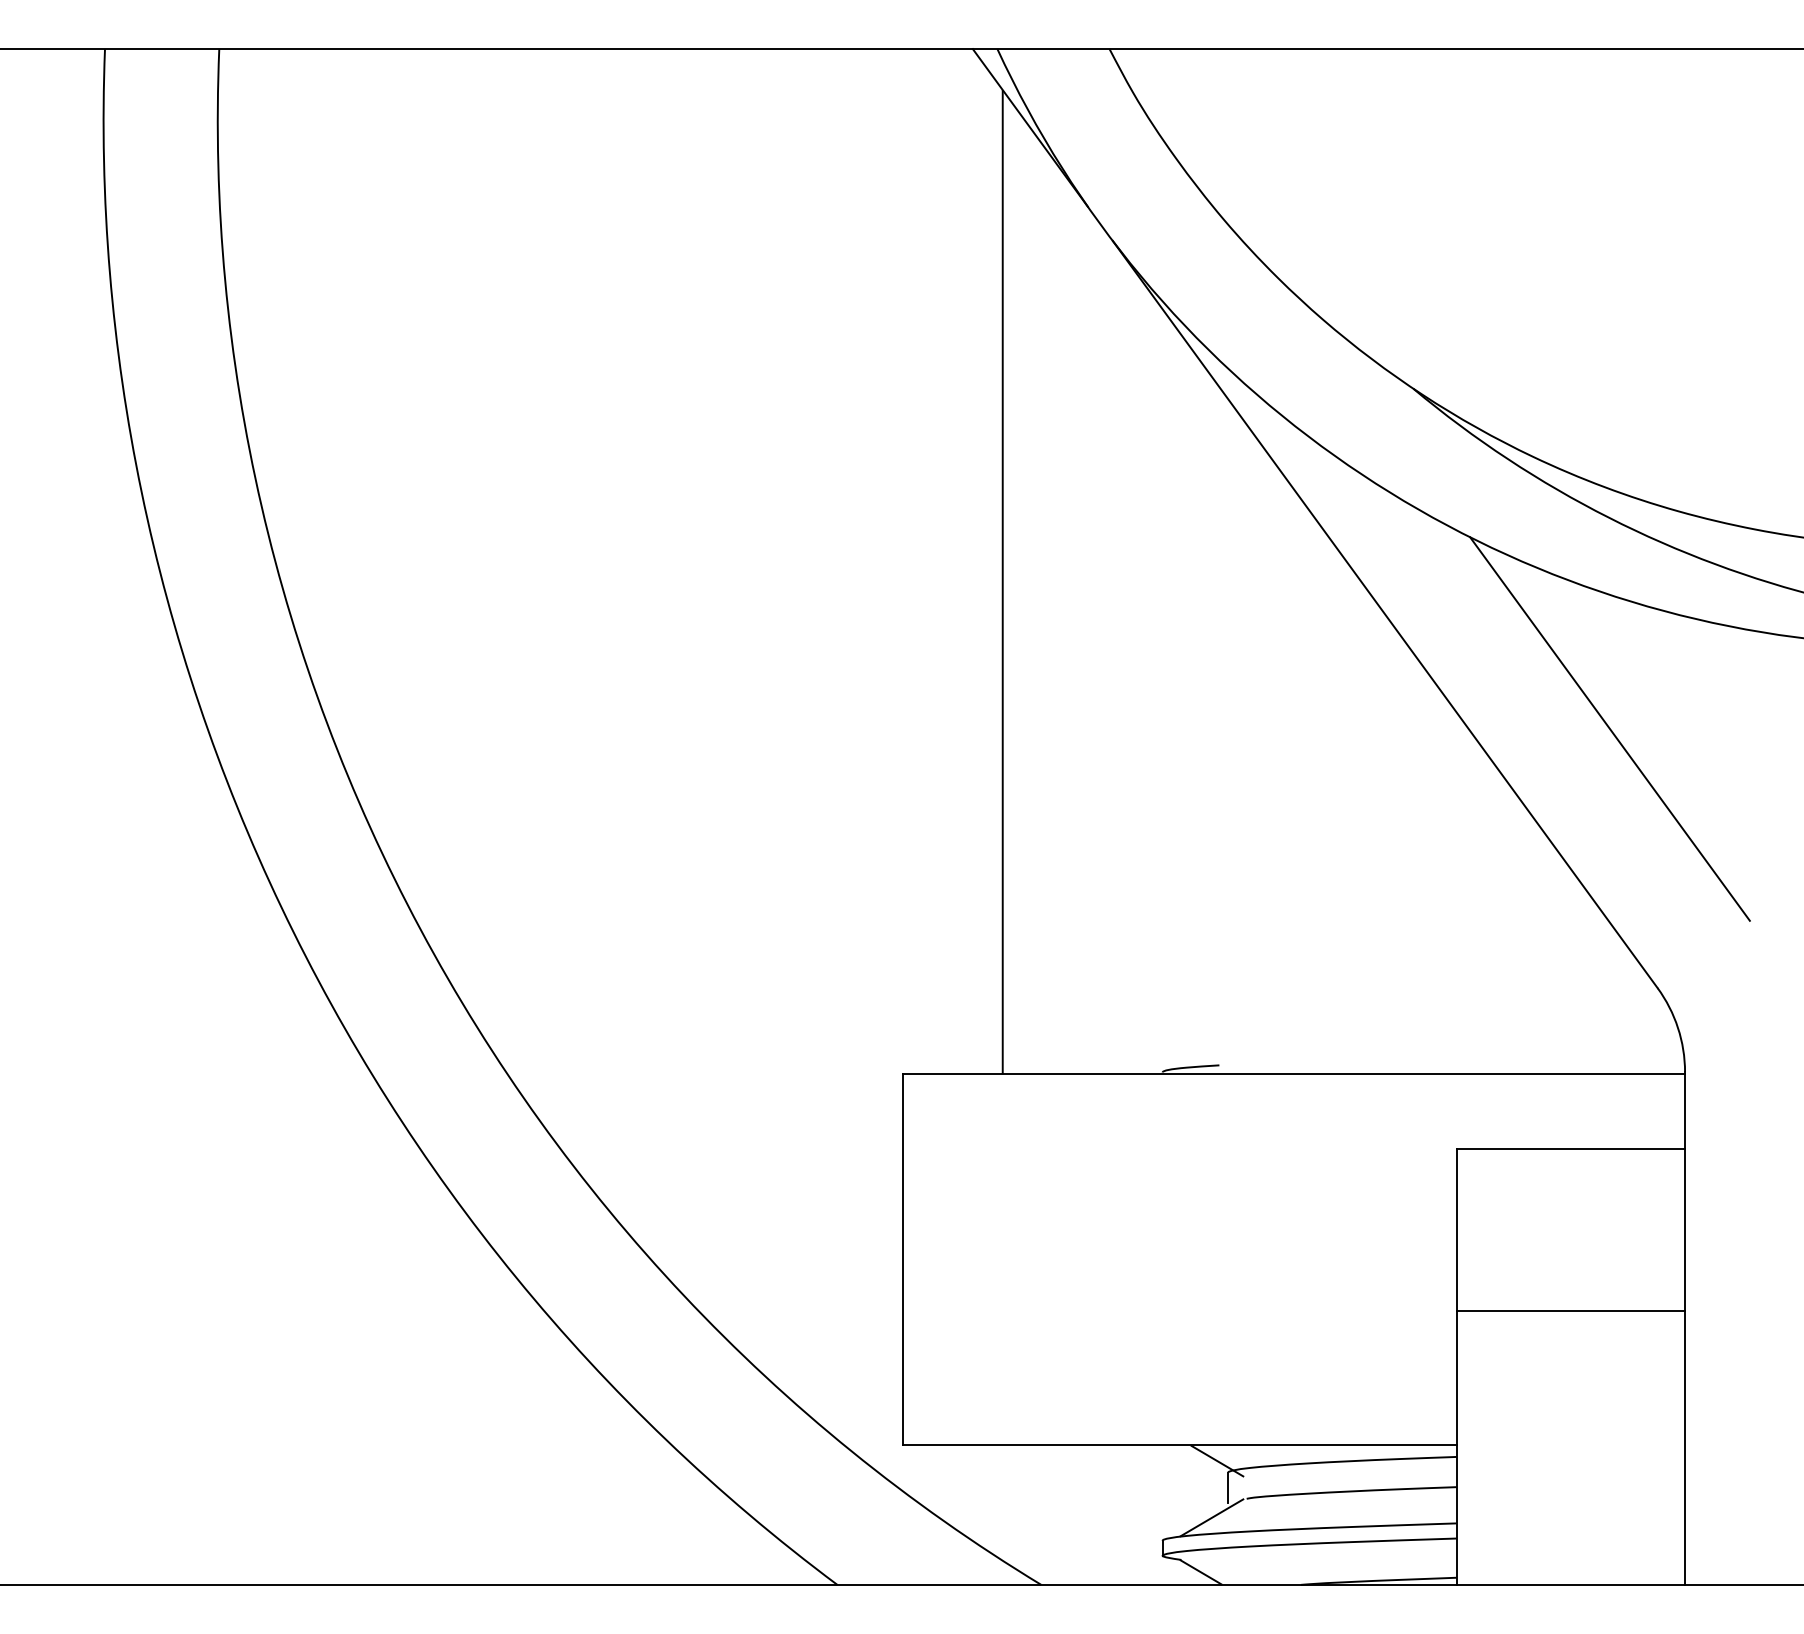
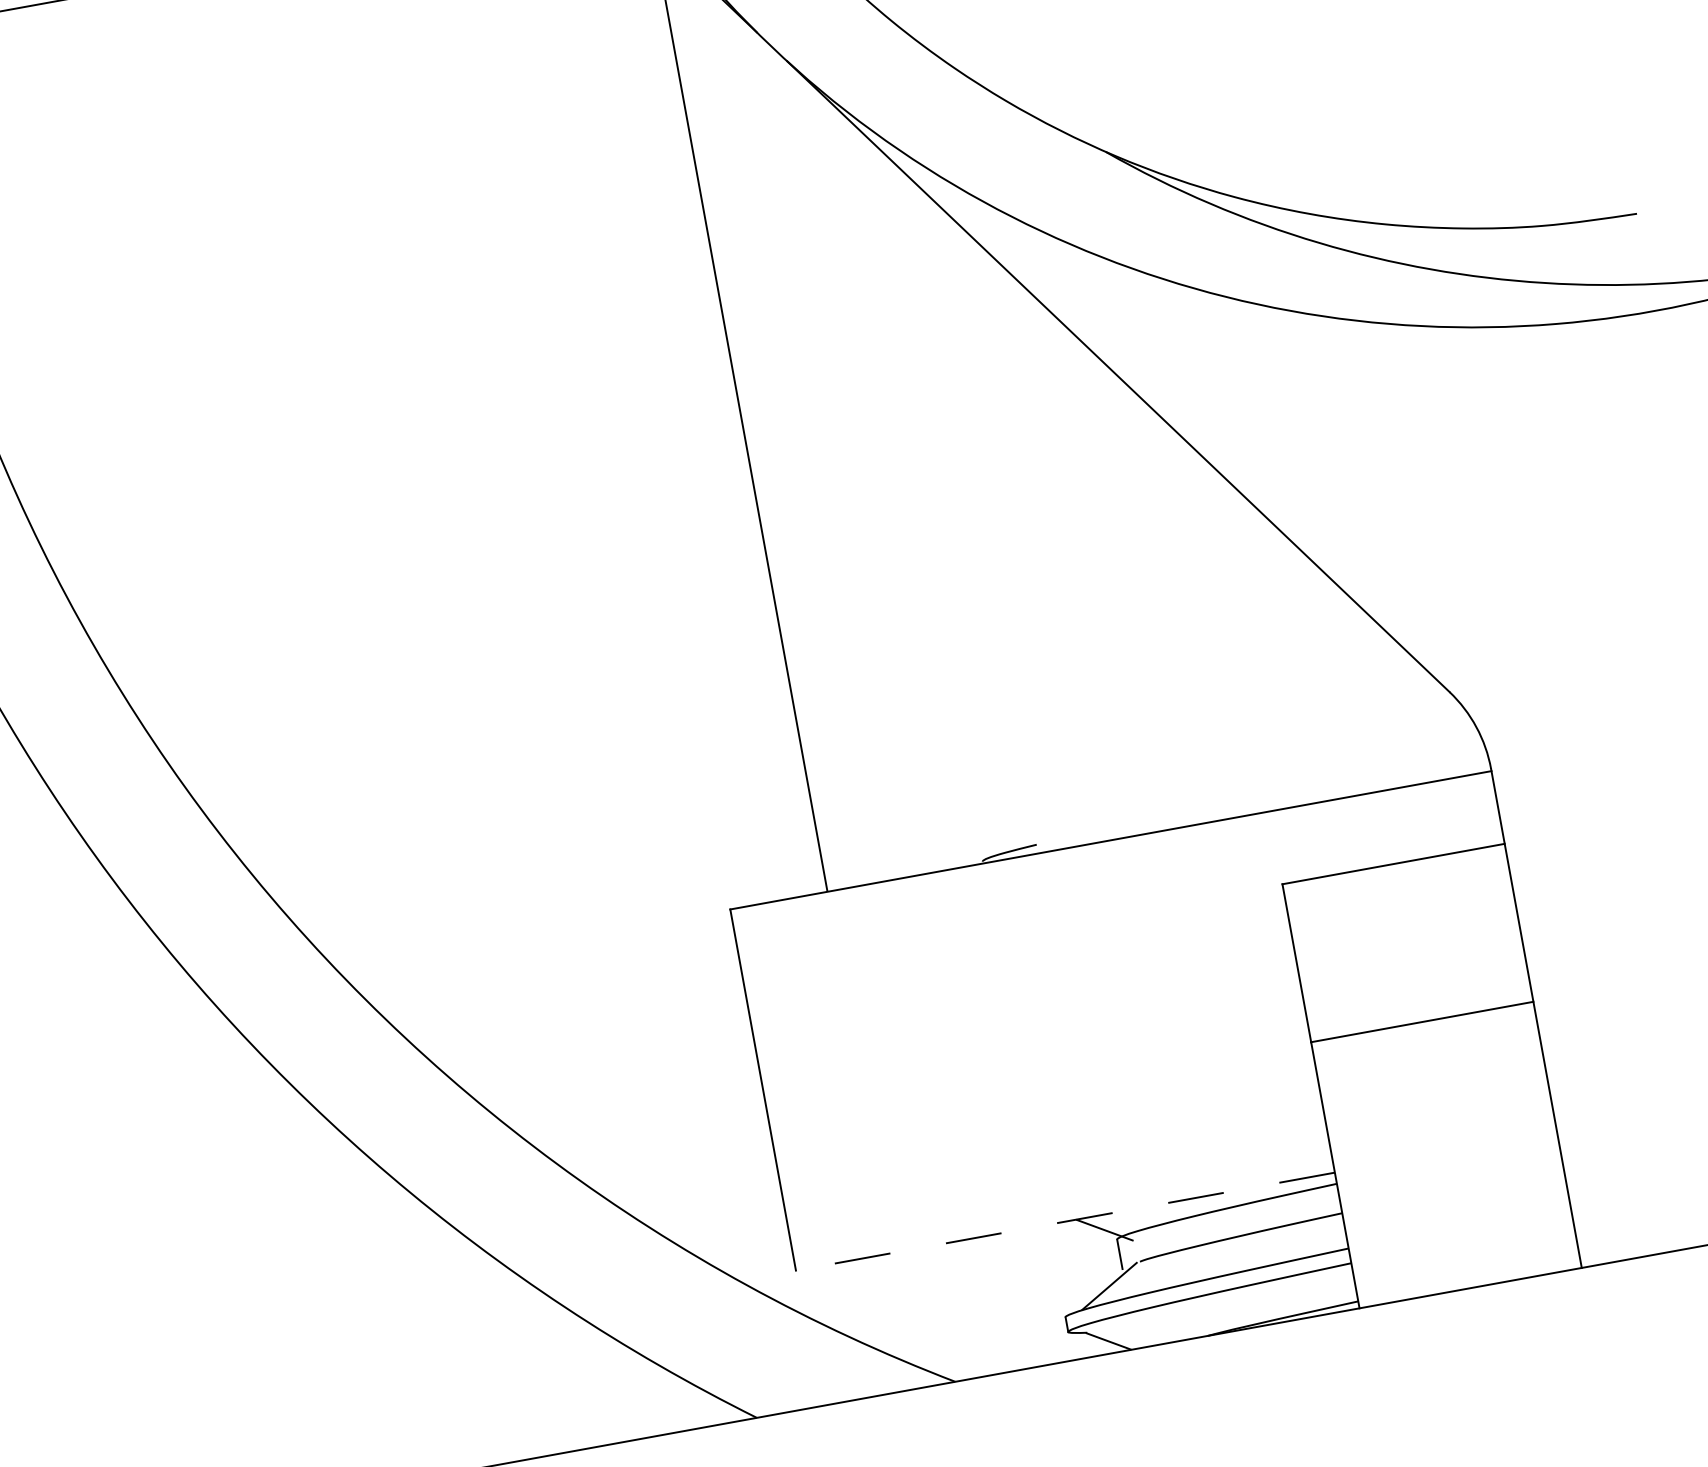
line: (1609, 728) -> (1356, 447), removed
line: (1179, 1445) -> (1065, 1221), solid -> dashed

